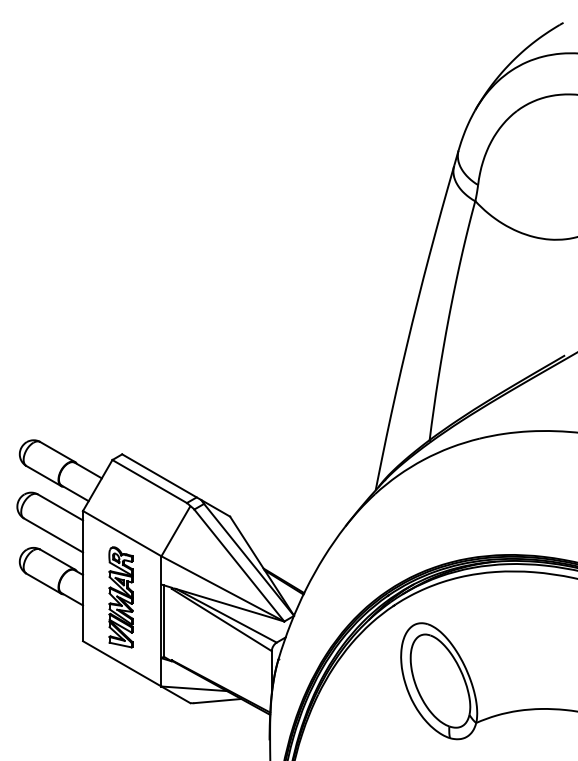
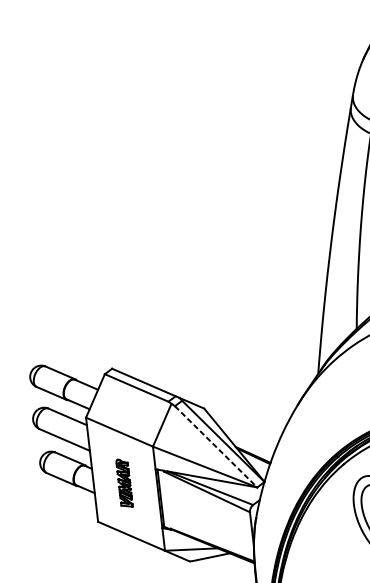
line: (239, 565) -> (216, 446), solid -> dashed
part: (120, 597) -> (124, 483), size x0.6

